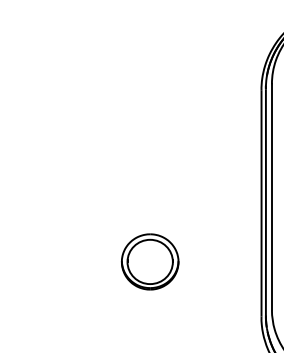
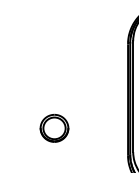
part: (150, 262) -> (54, 128), moved

